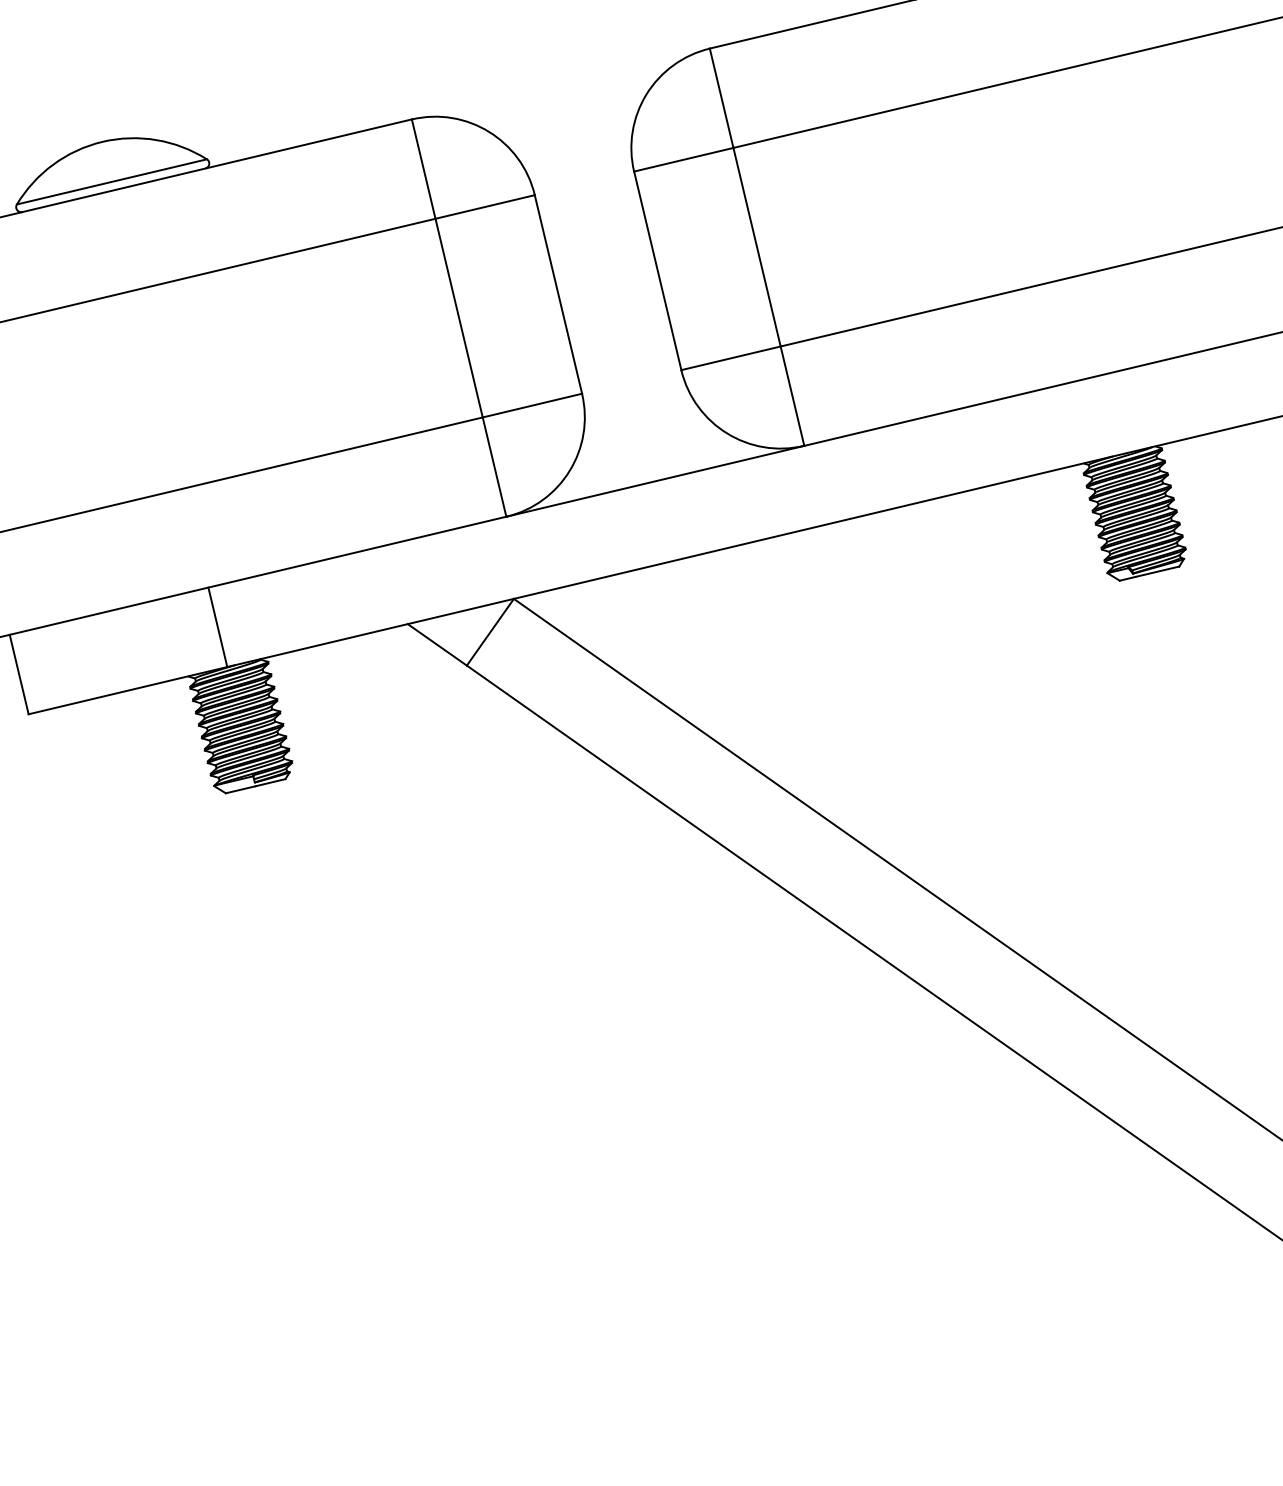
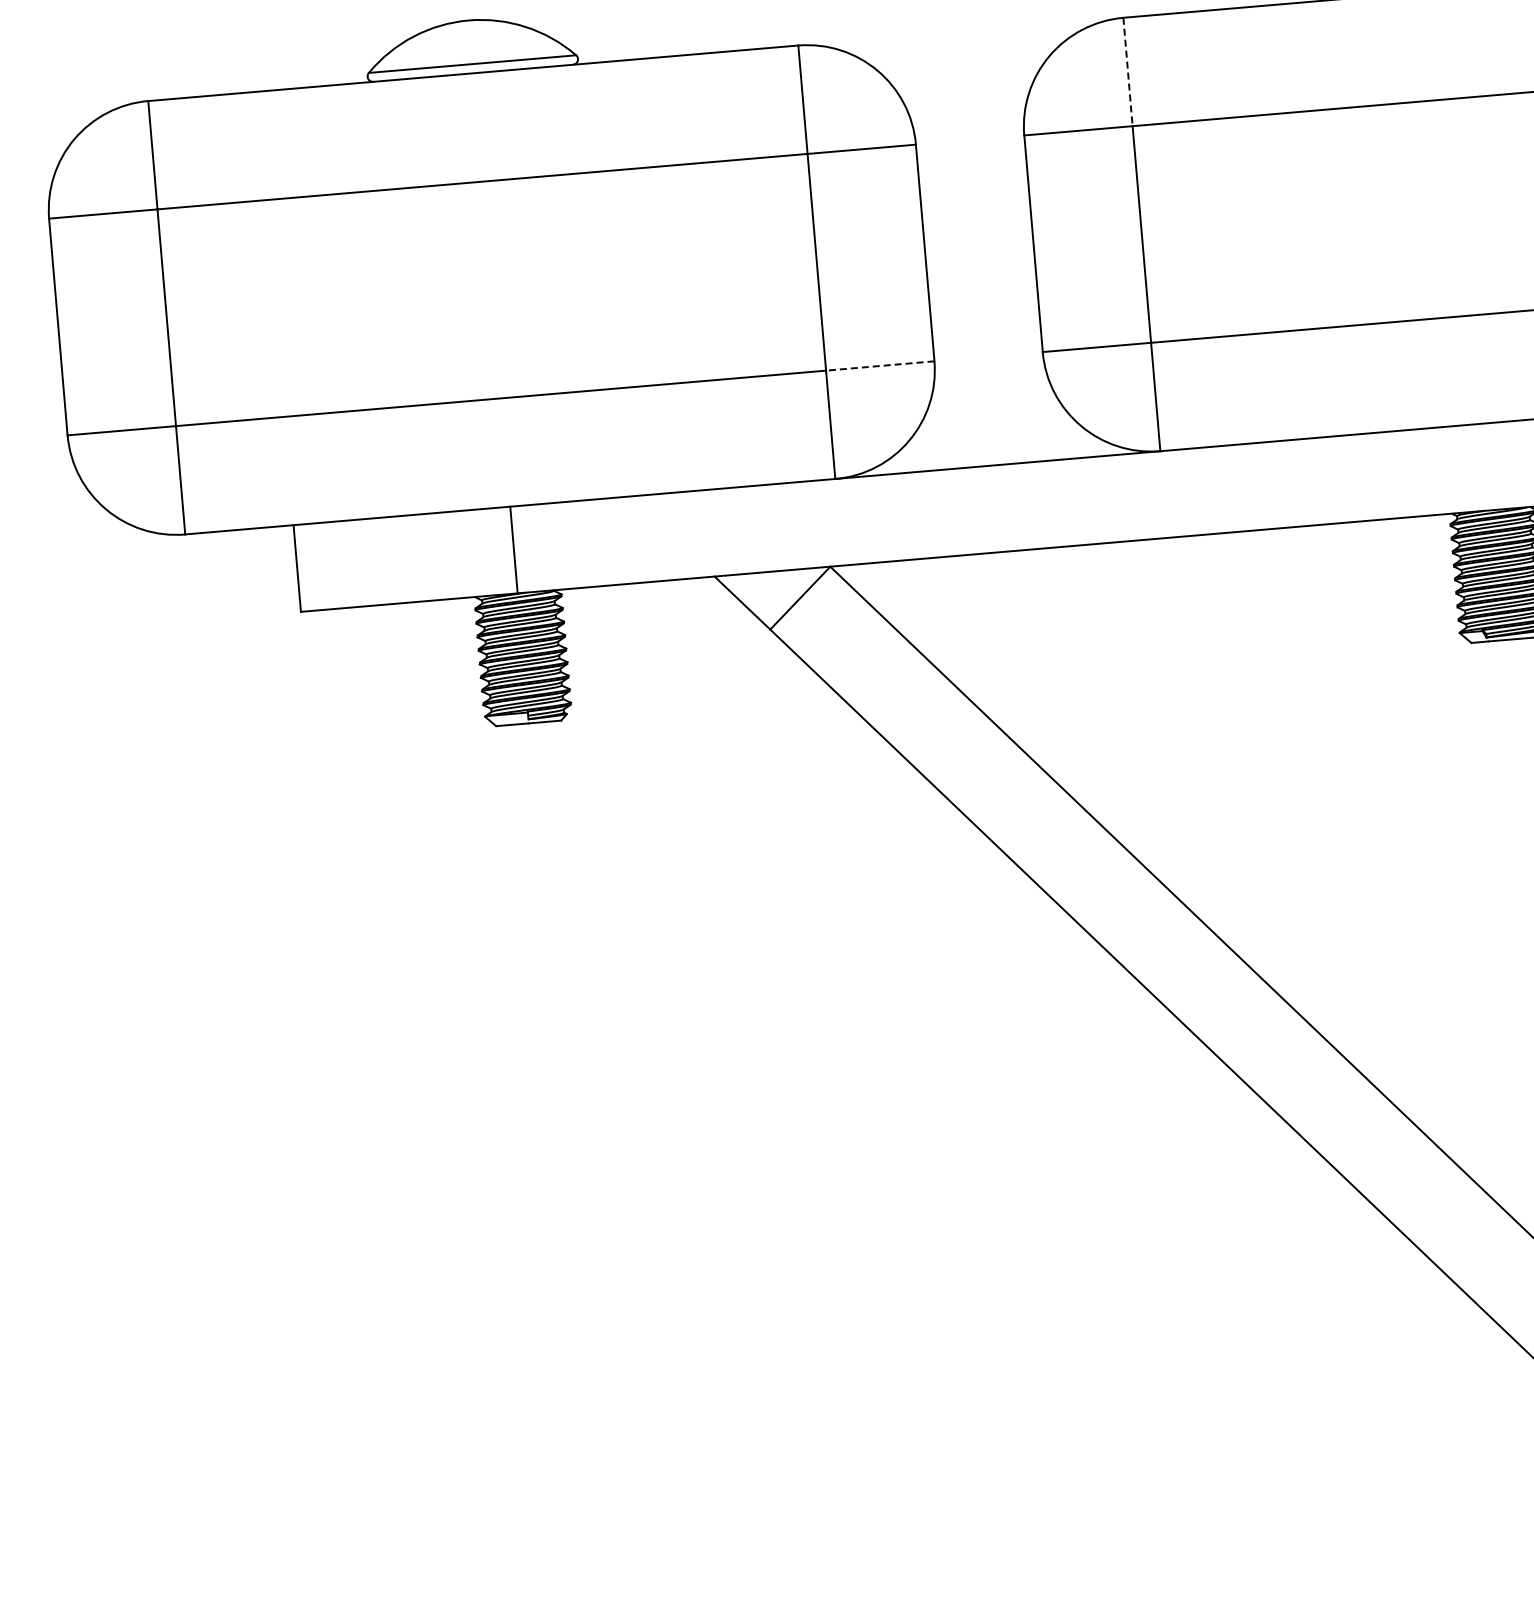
line: (722, 98) -> (1128, 72), solid -> dashed
line: (531, 406) -> (879, 366), solid -> dashed

